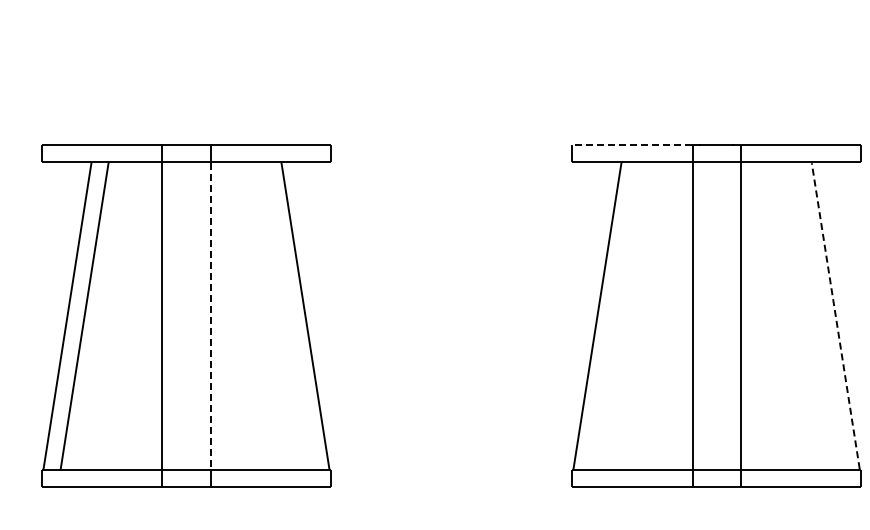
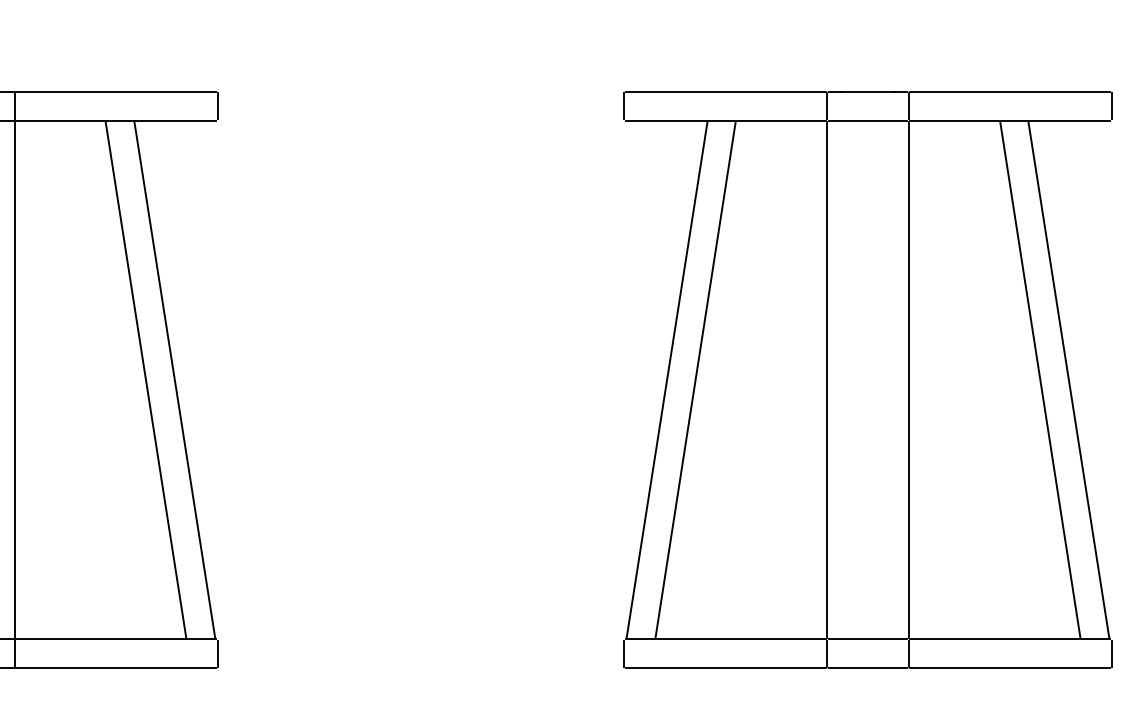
line: (631, 145) -> (724, 92), dashed -> solid
line: (210, 316) -> (14, 380), dashed -> solid
line: (288, 316) -> (146, 380), added
line: (614, 316) -> (695, 380), added
line: (818, 316) -> (1039, 380), added
line: (835, 316) -> (1068, 380), dashed -> solid

